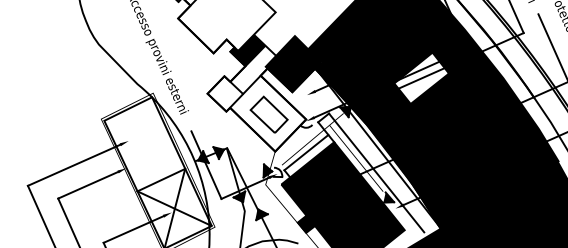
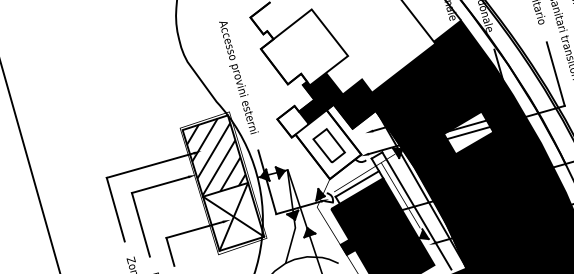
fill: (252, 70) -> (320, 104), added
hatch: (146, 144) -> (216, 156), added

